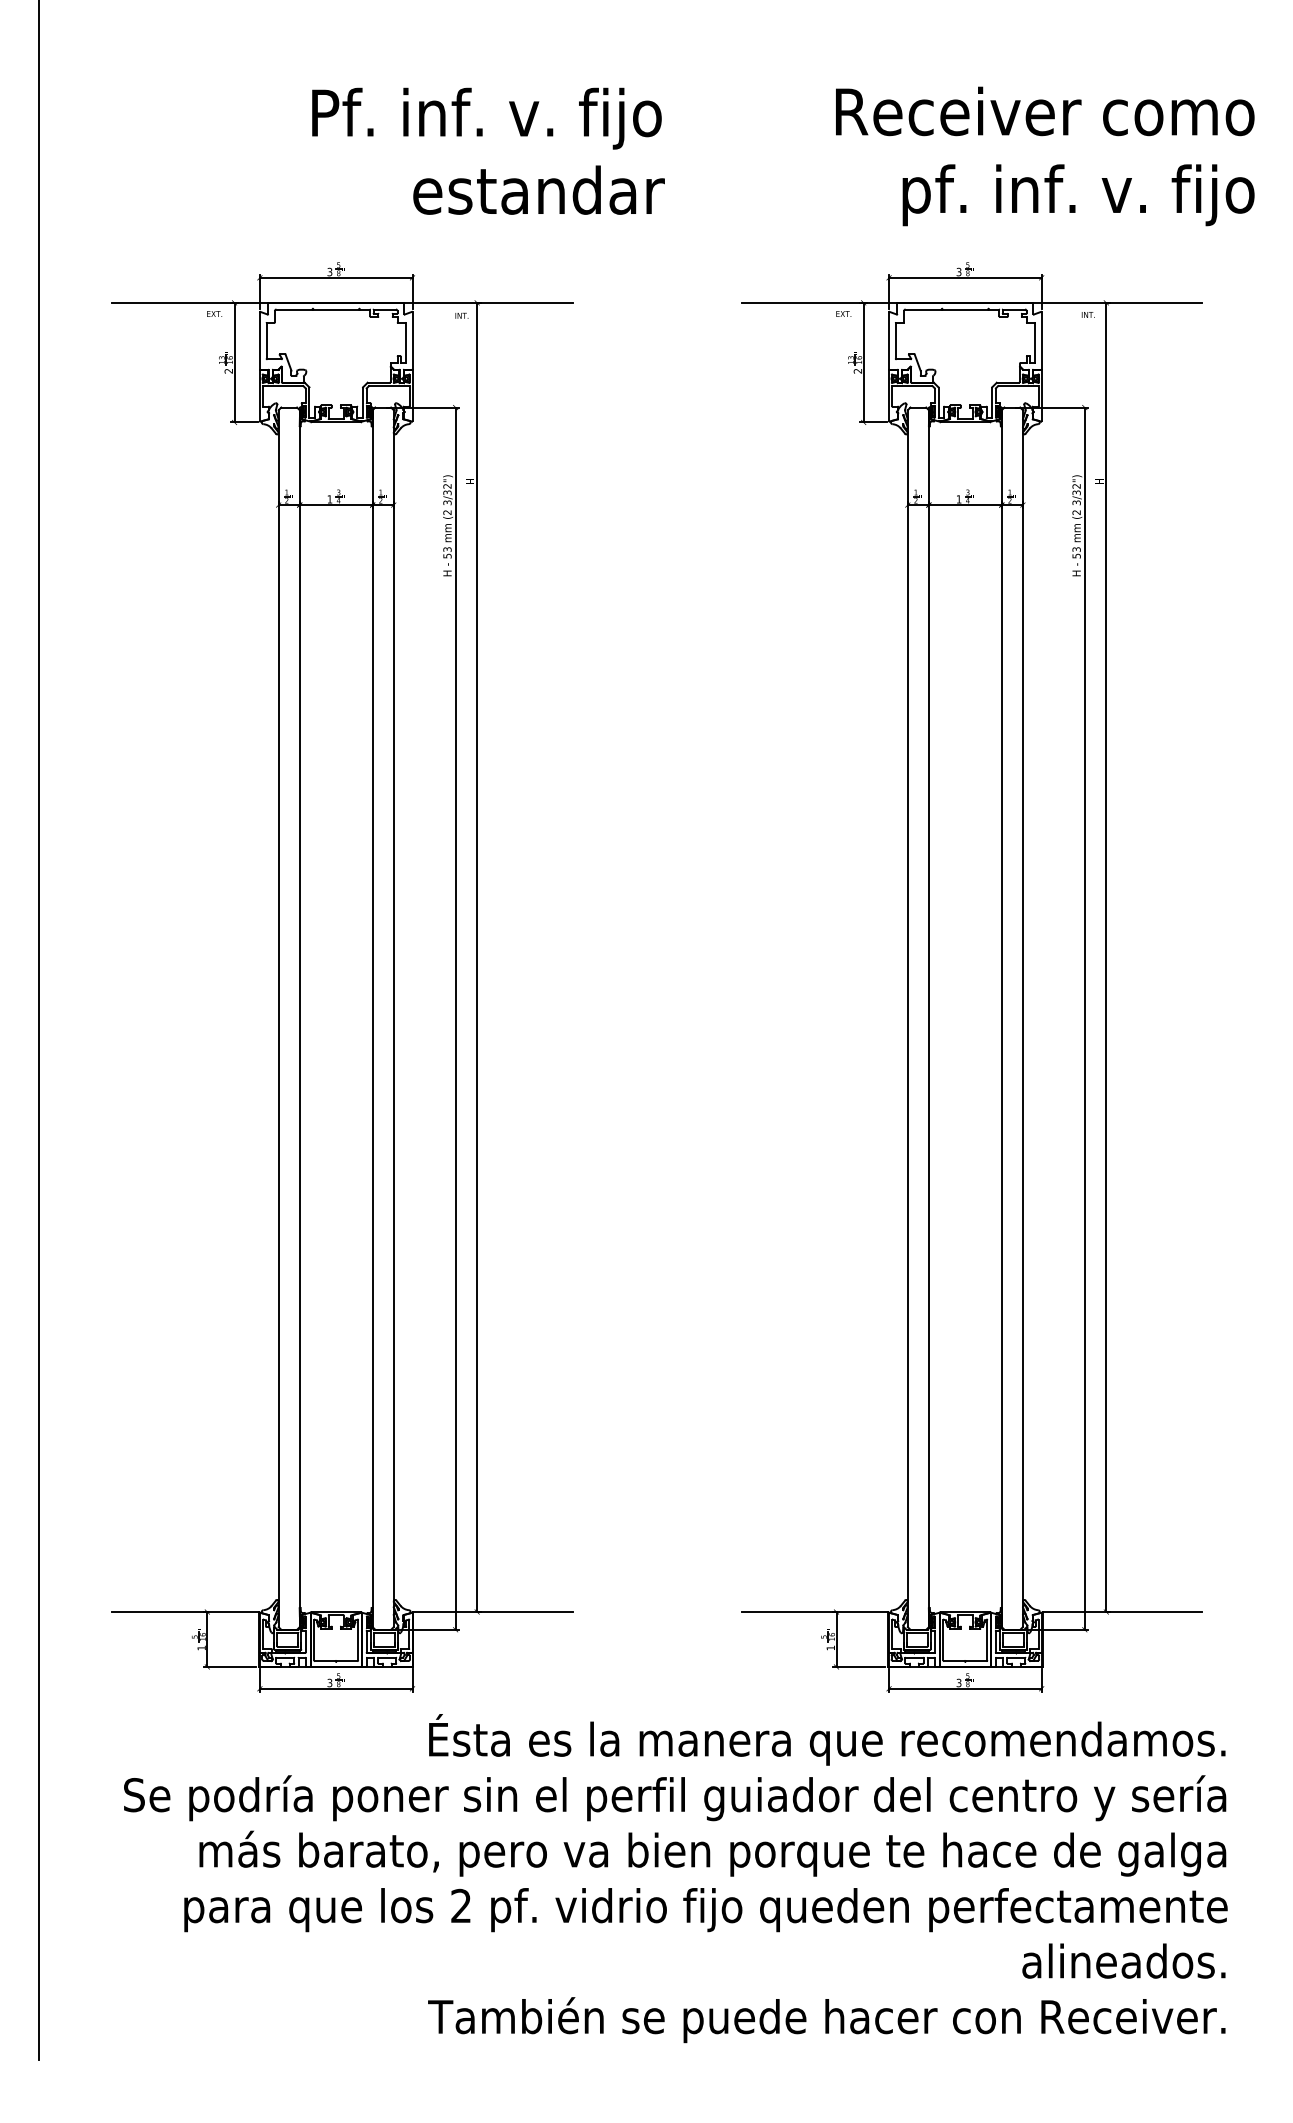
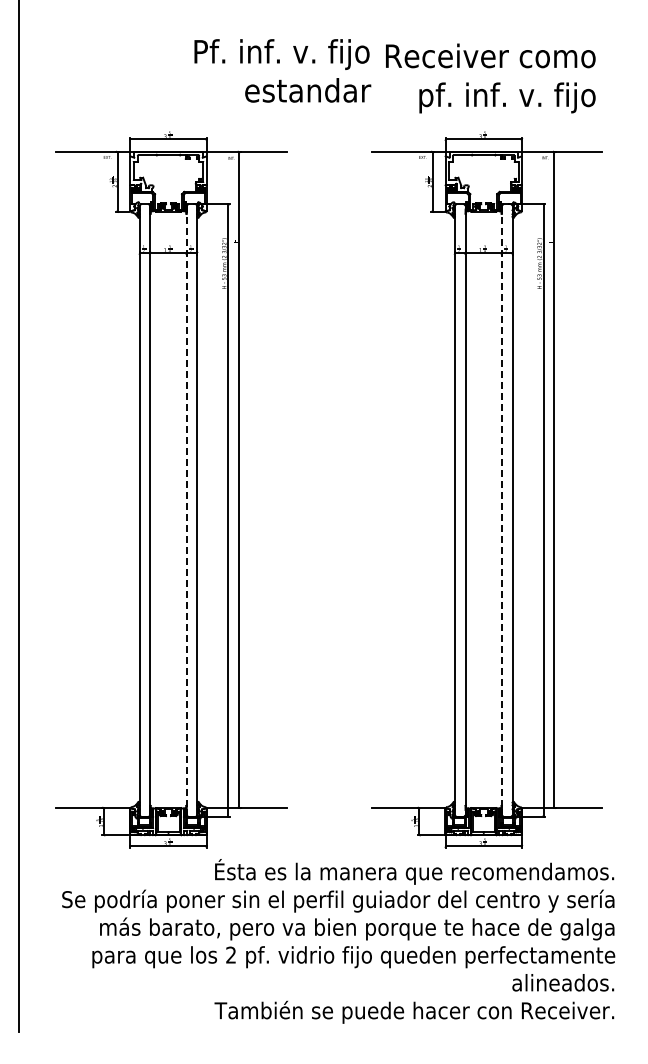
text: (487, 150) -> (282, 70), moved
text: (1044, 156) -> (490, 78), moved
line: (372, 1018) -> (186, 510), solid -> dashed
line: (1002, 1018) -> (502, 510), solid -> dashed

